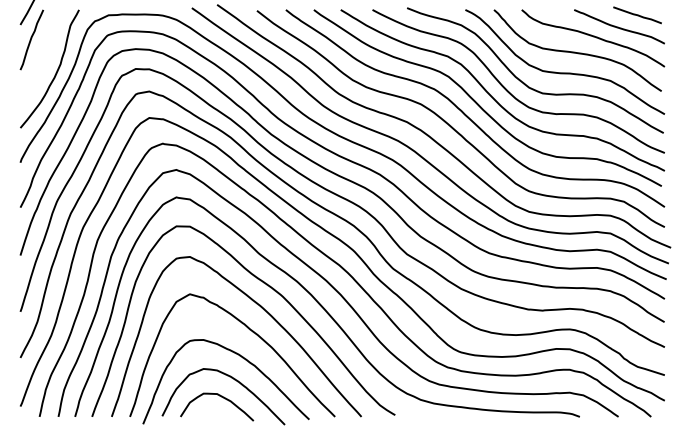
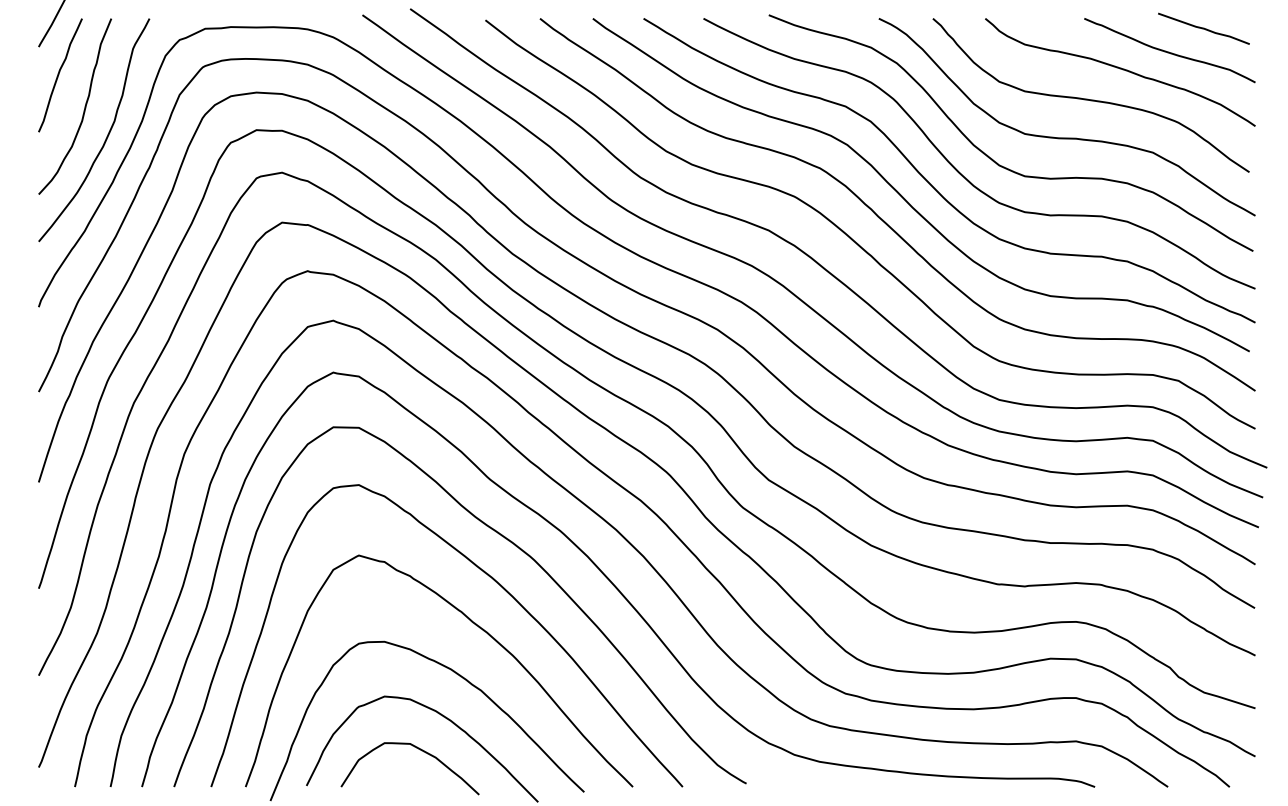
curve: (43, 58) -> (82, 110), added

